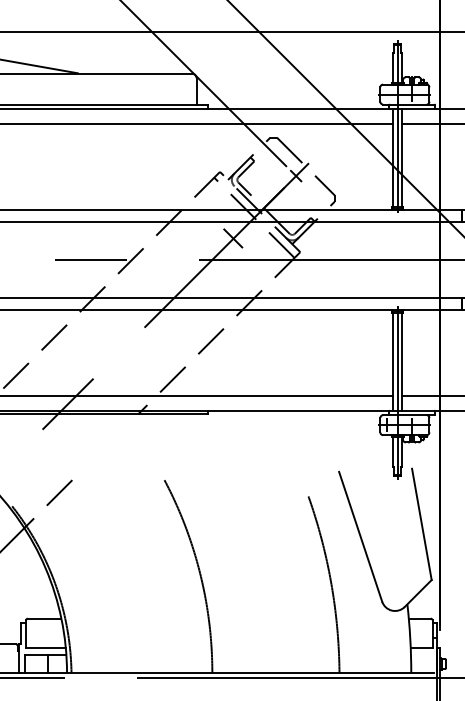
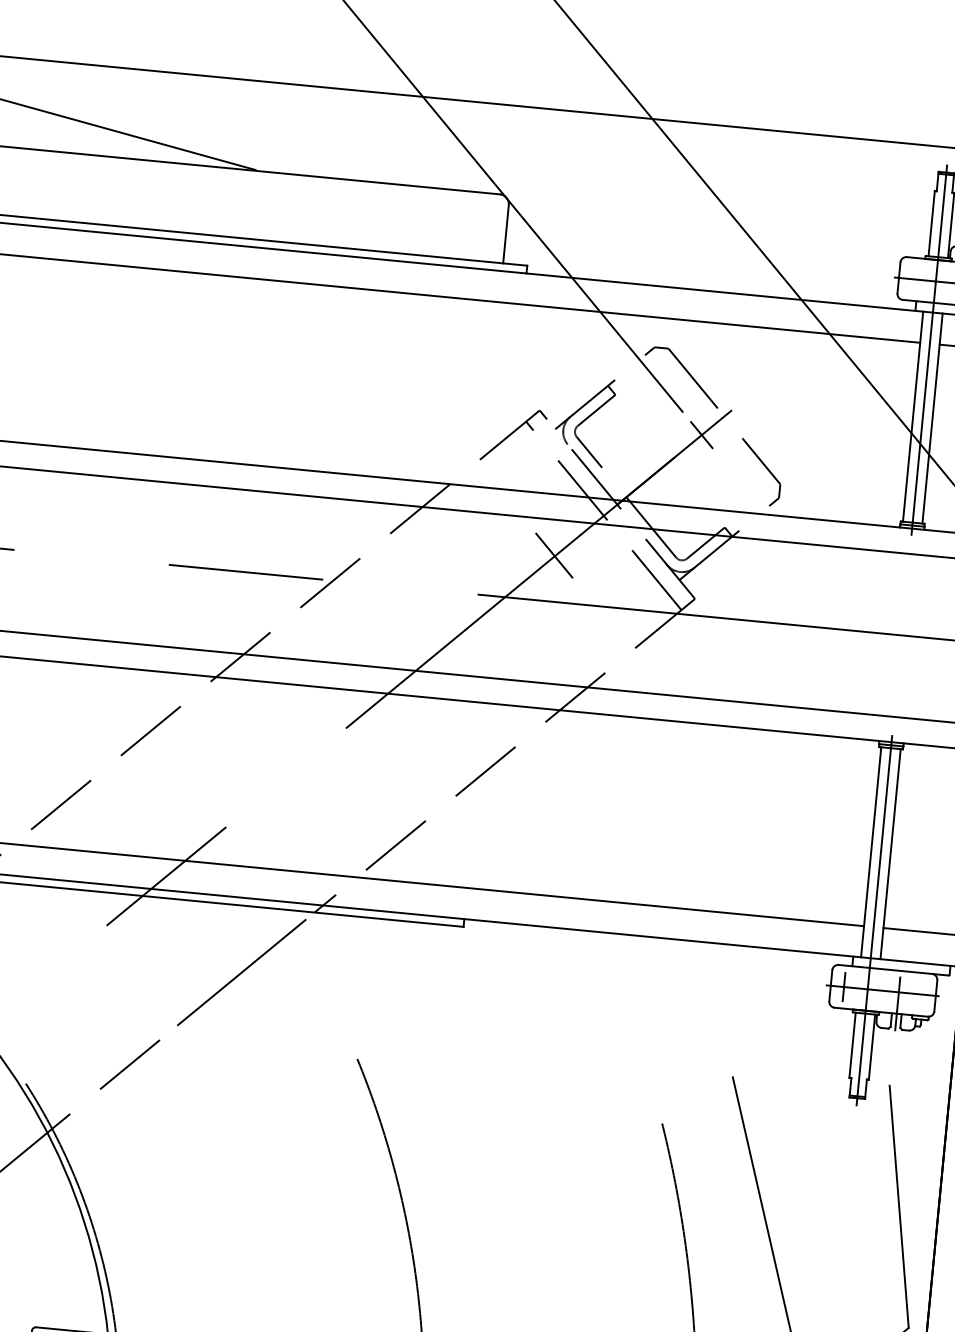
line: (107, 445) -> (242, 973), added

